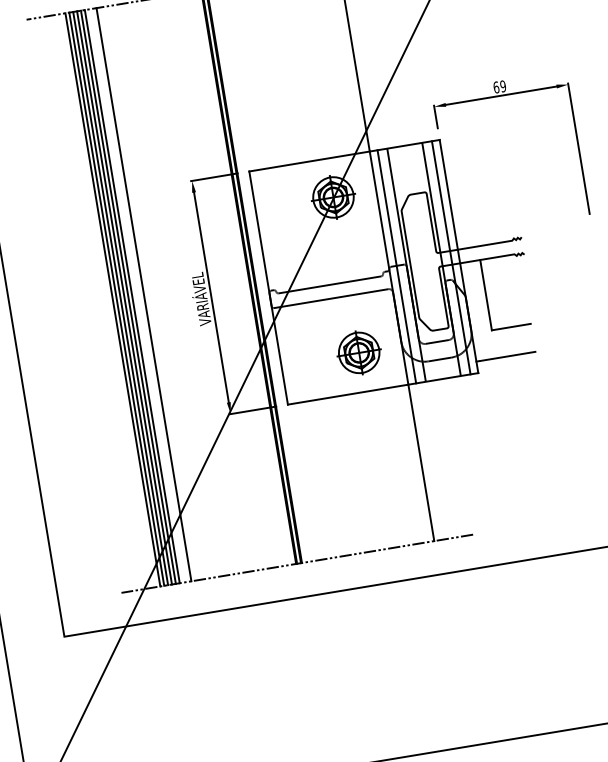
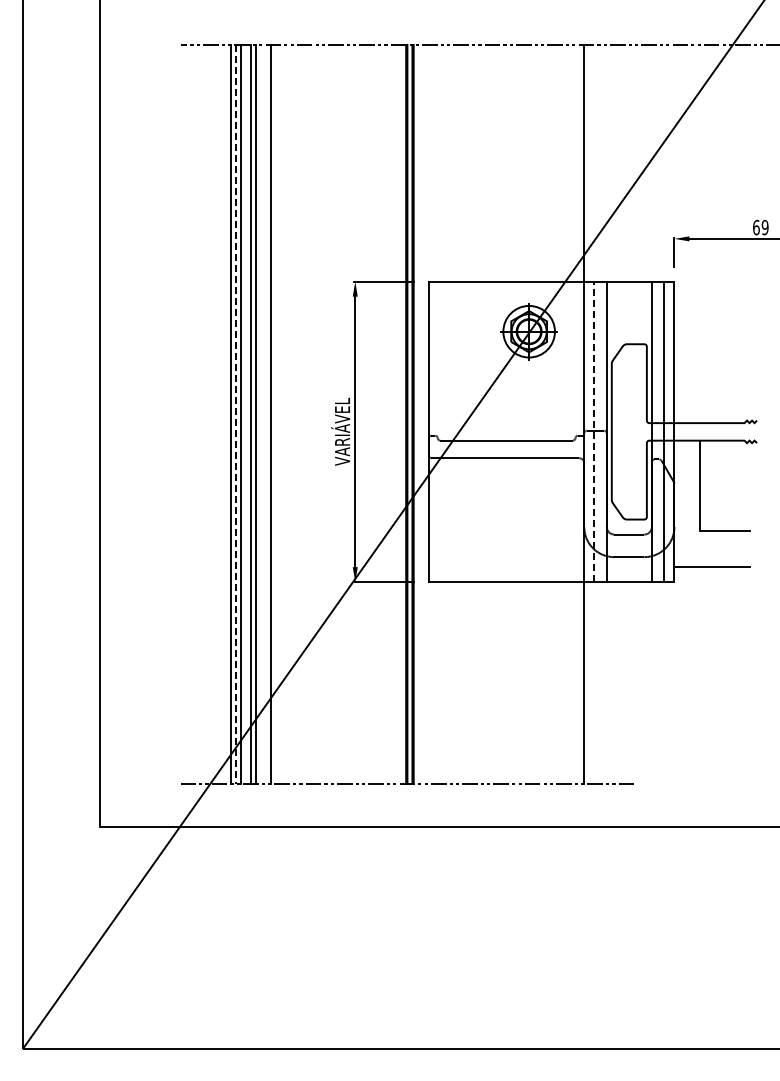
line: (396, 266) -> (594, 431), solid -> dashed
line: (124, 297) -> (246, 413), removed
line: (117, 299) -> (236, 414), solid -> dashed
part: (358, 352) -> (528, 531), removed

